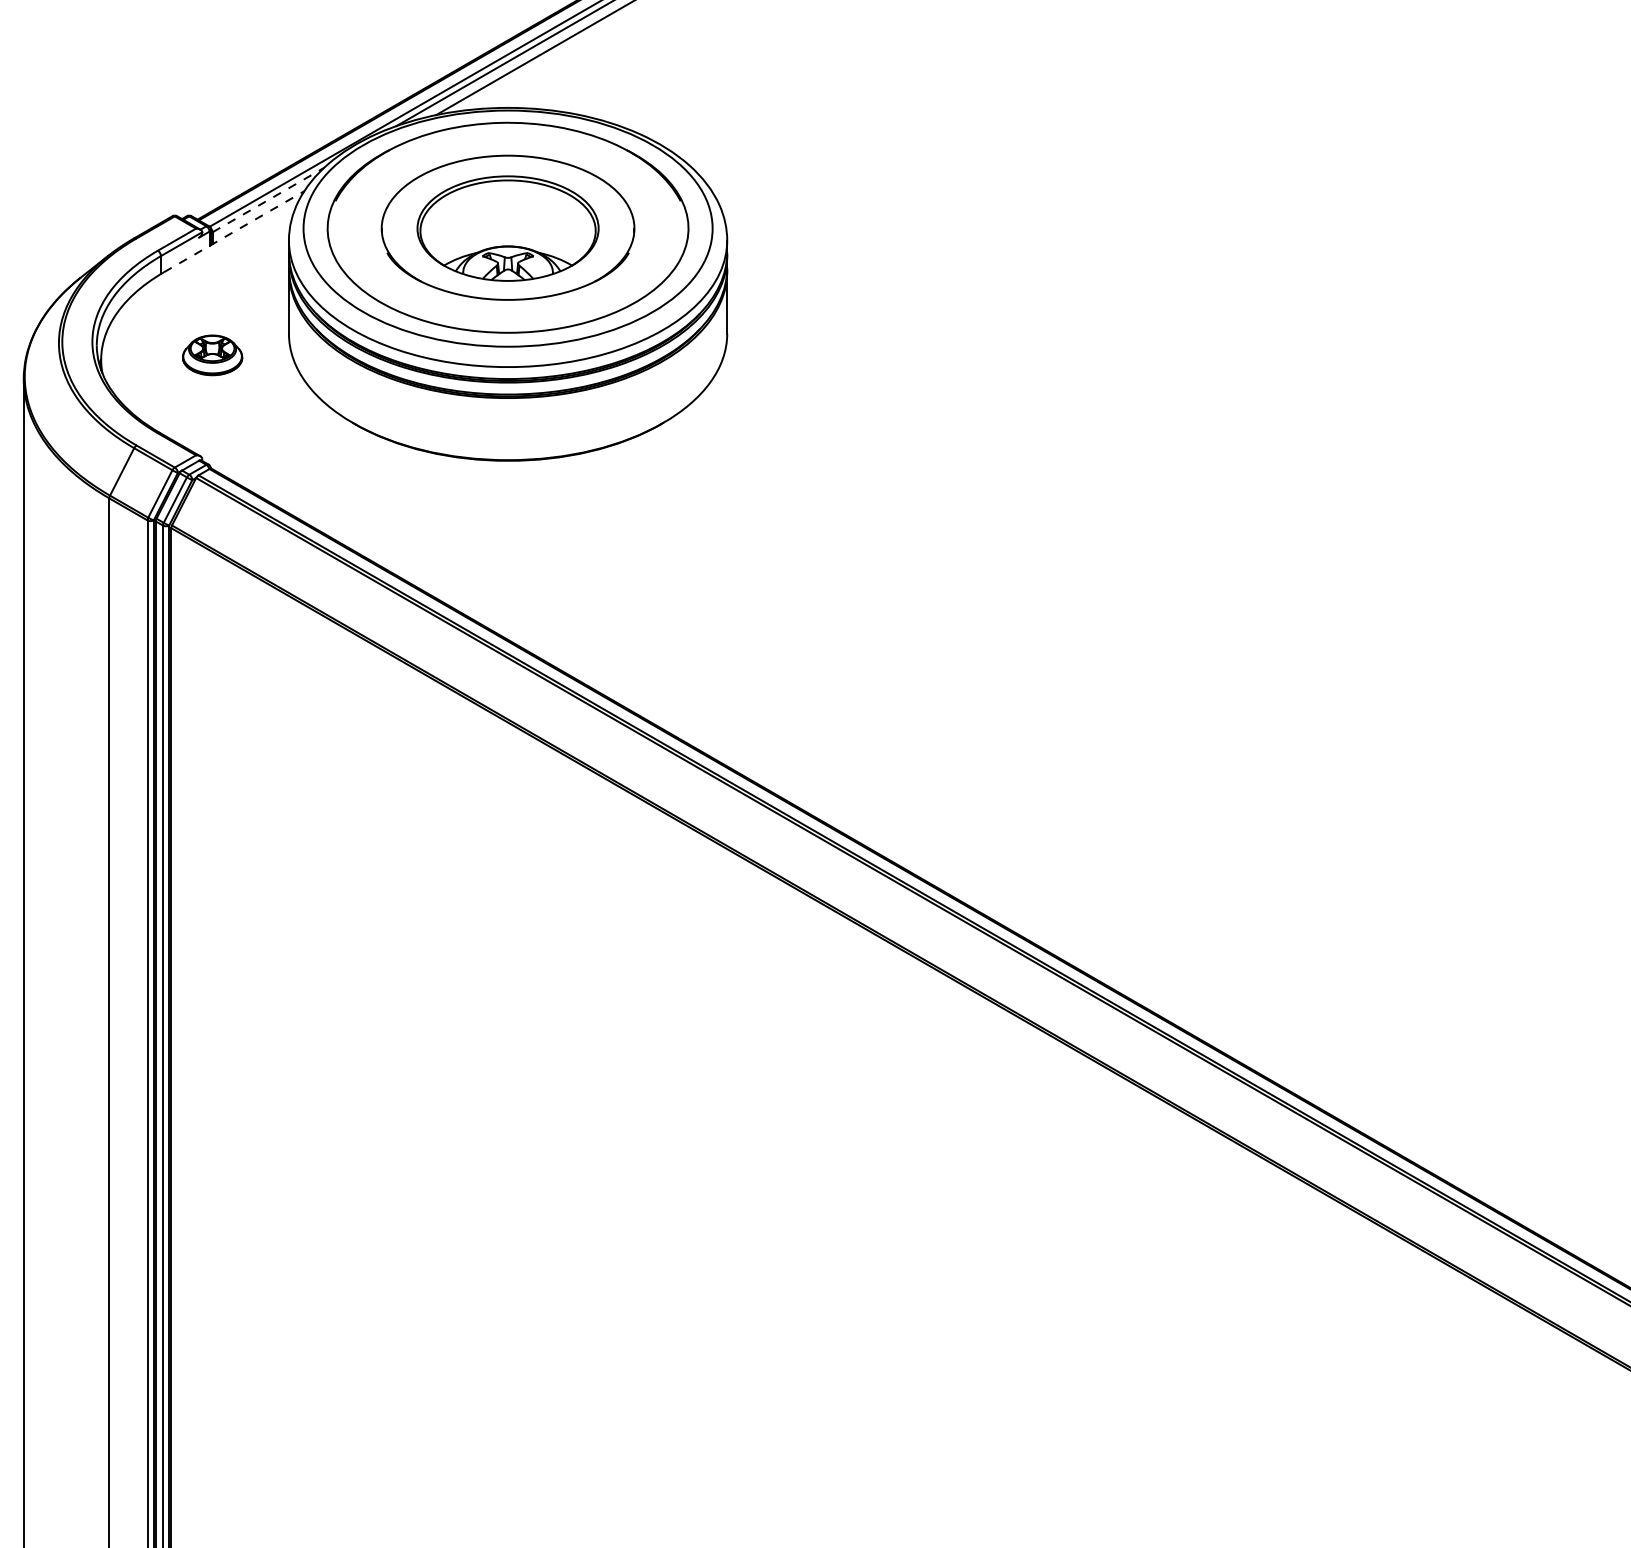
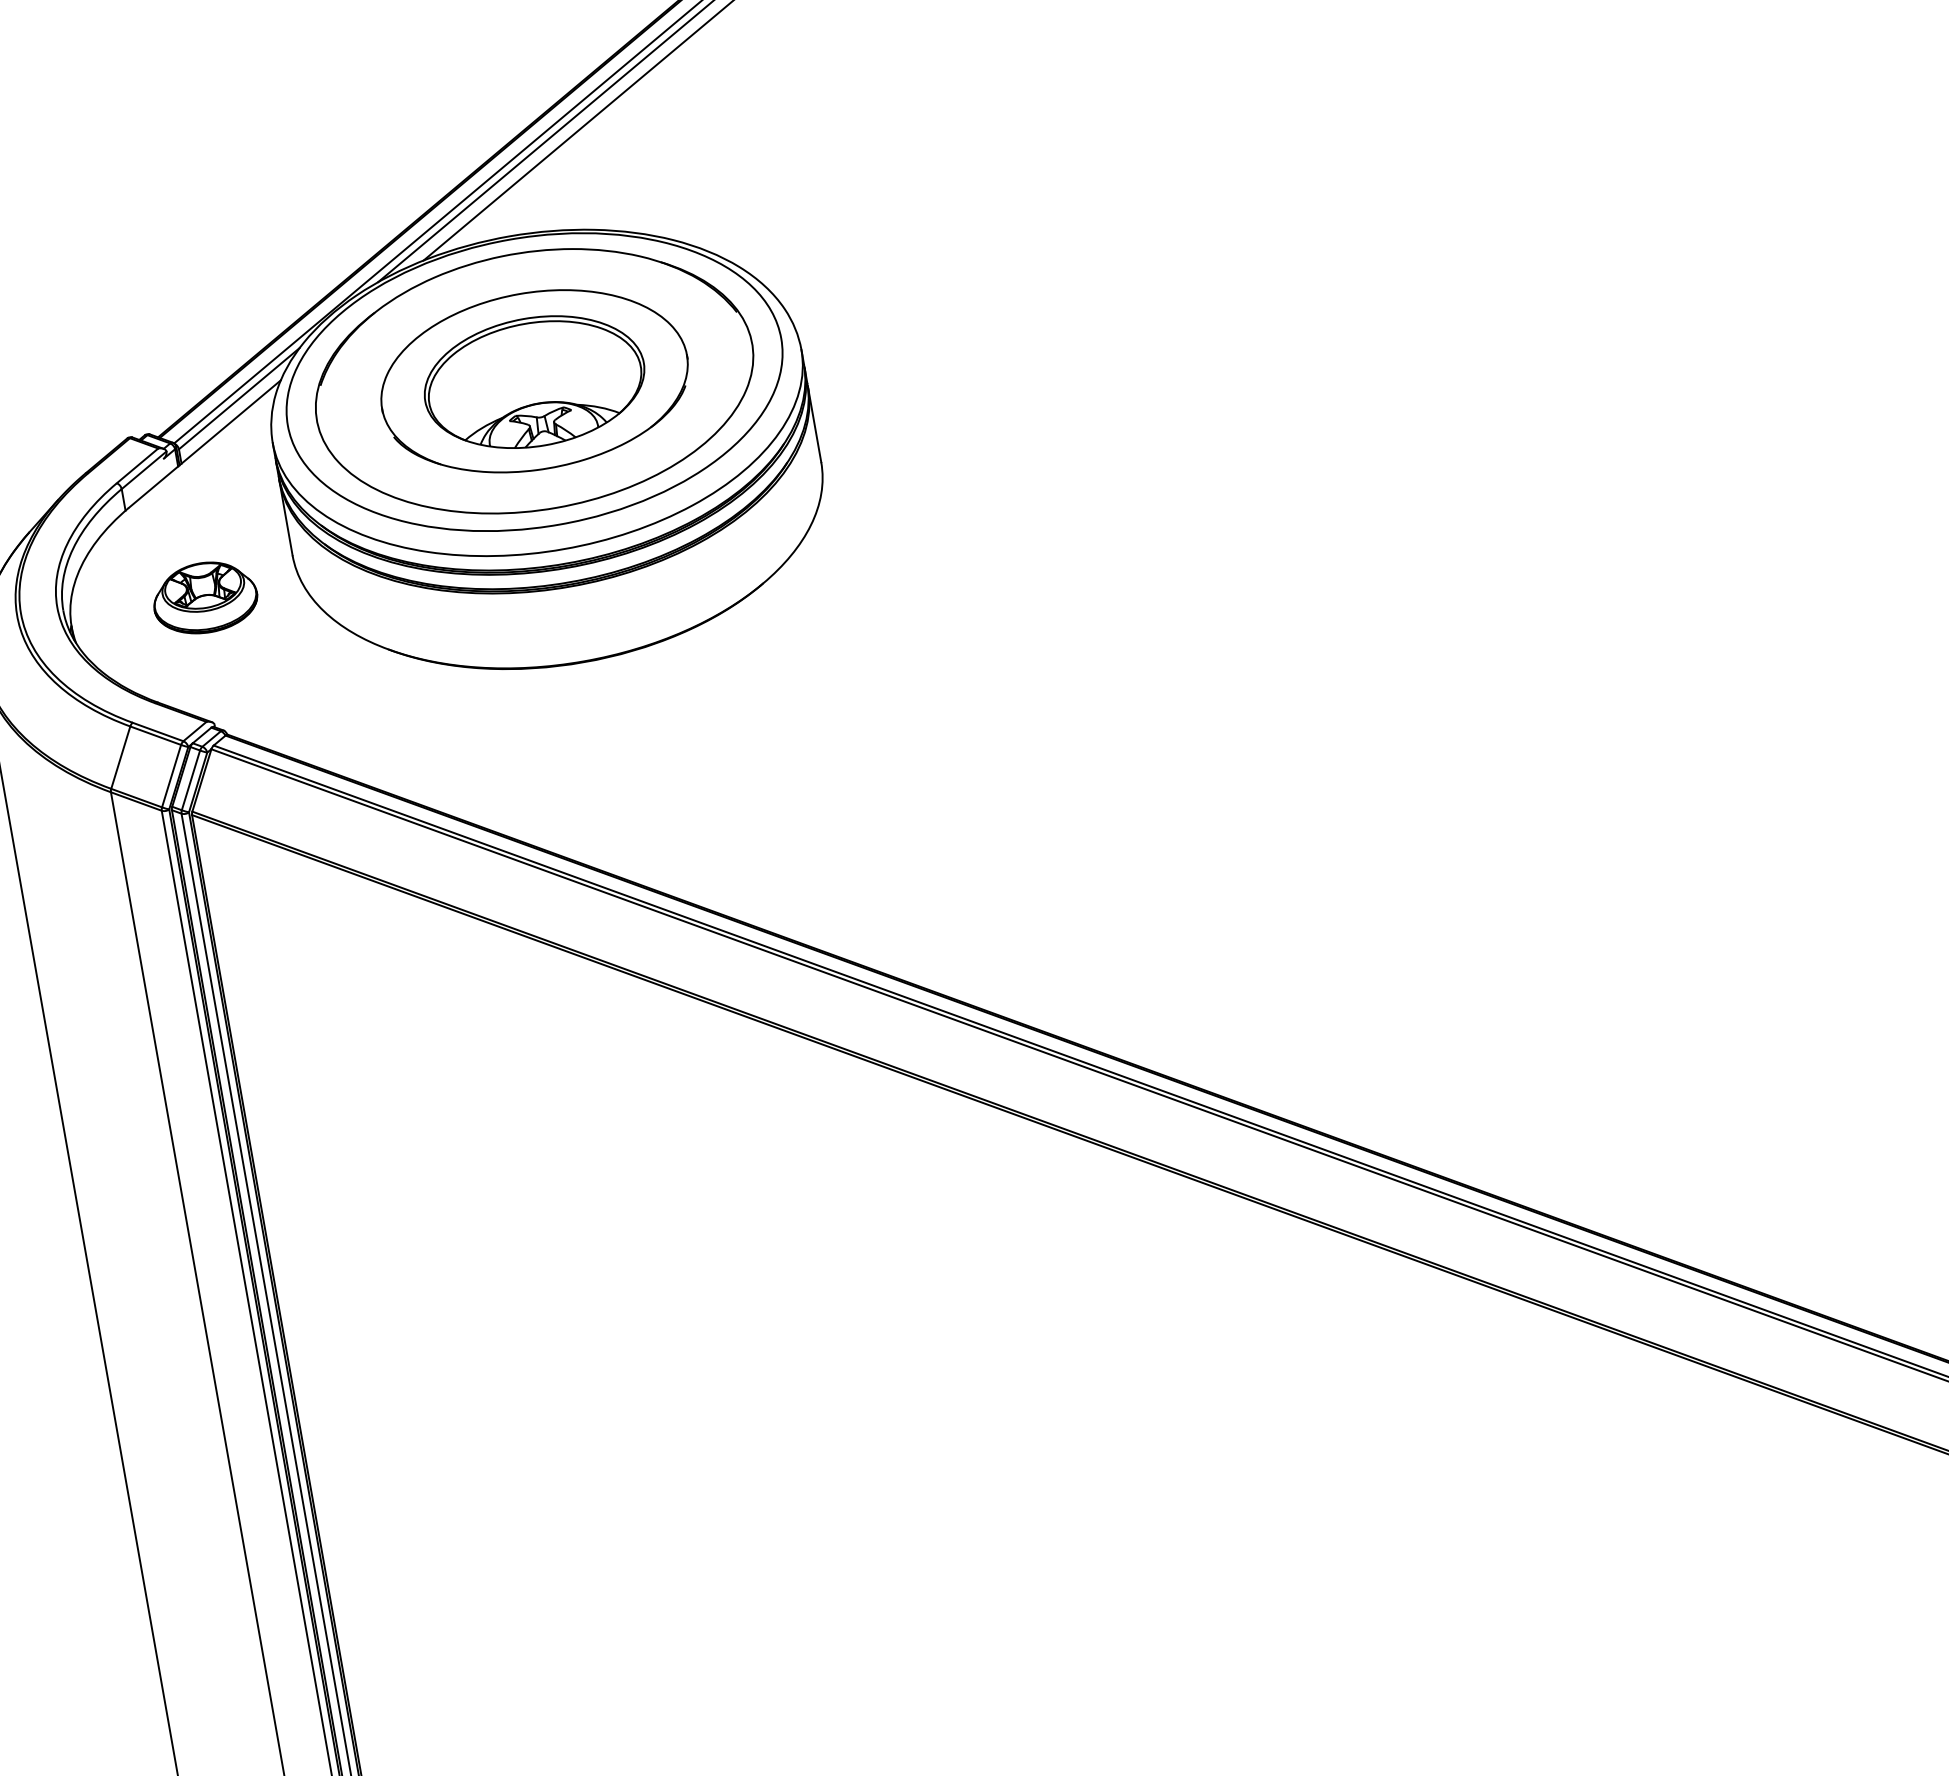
line: (268, 199) -> (239, 397), dashed -> solid
line: (234, 231) -> (205, 443), dashed -> solid
part: (212, 355) -> (205, 598), size x1.43

